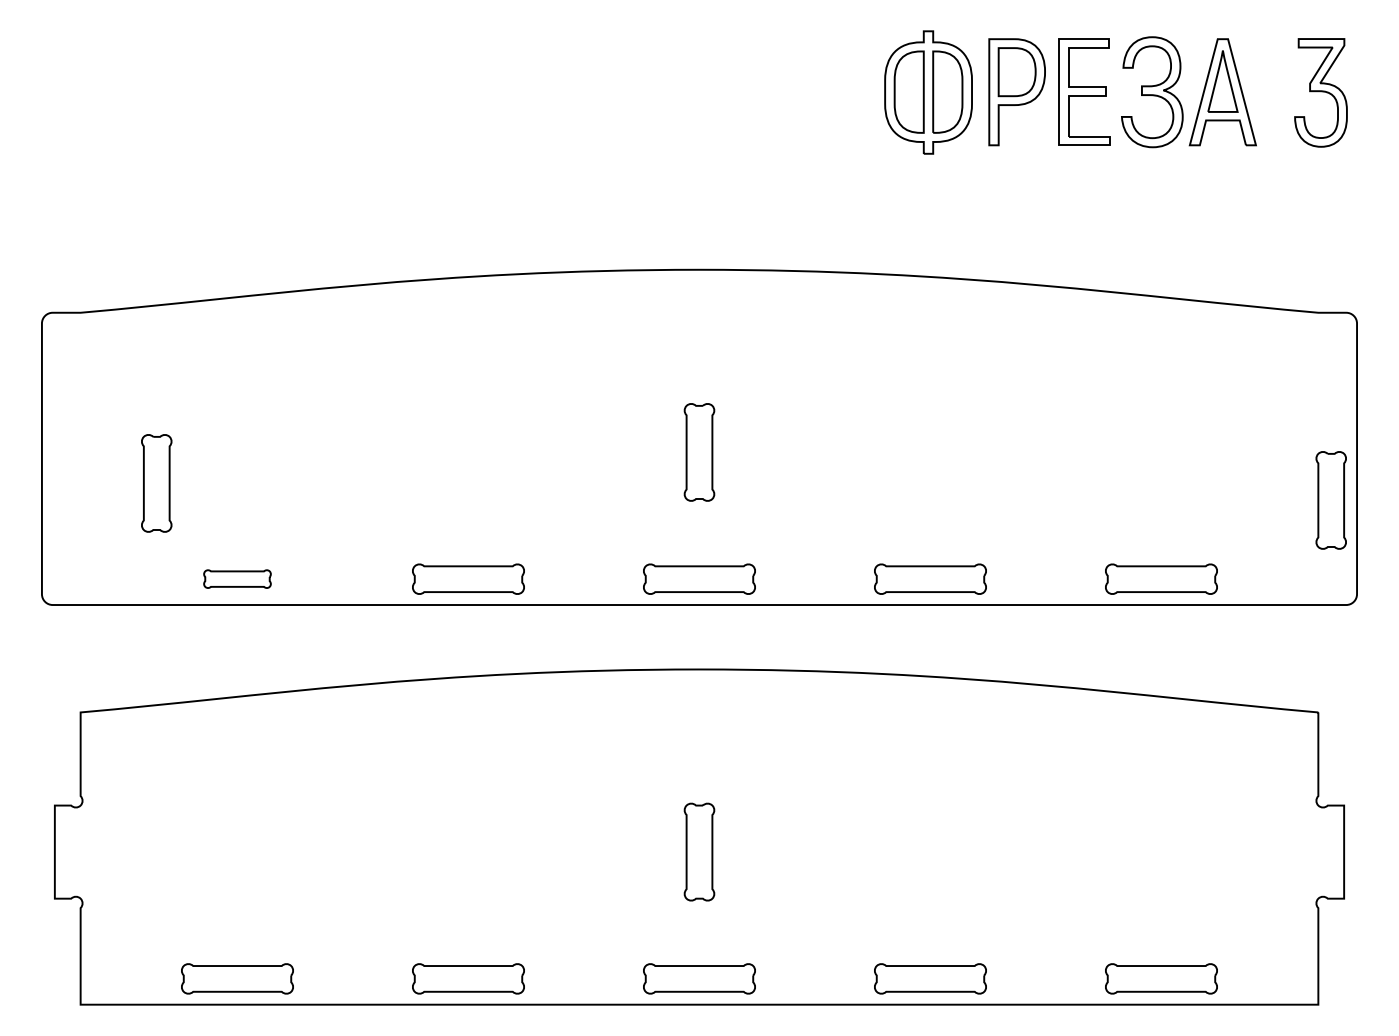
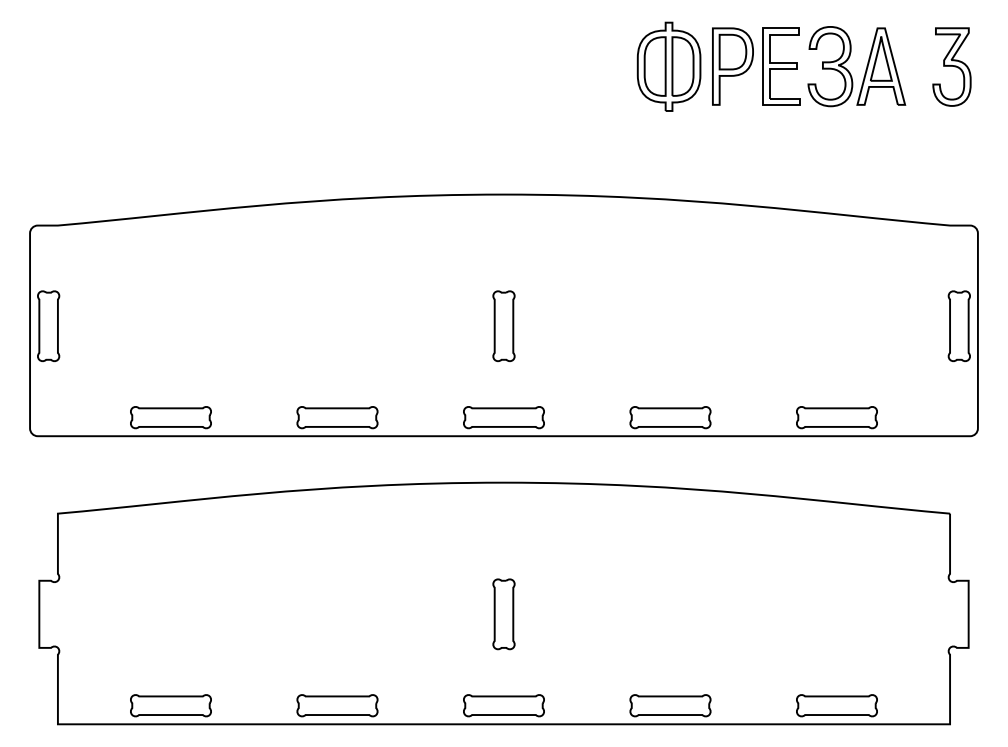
part: (156, 483) -> (48, 326), moved
part: (1330, 500) -> (958, 326), moved
part: (237, 578) -> (170, 417), size x1.67

